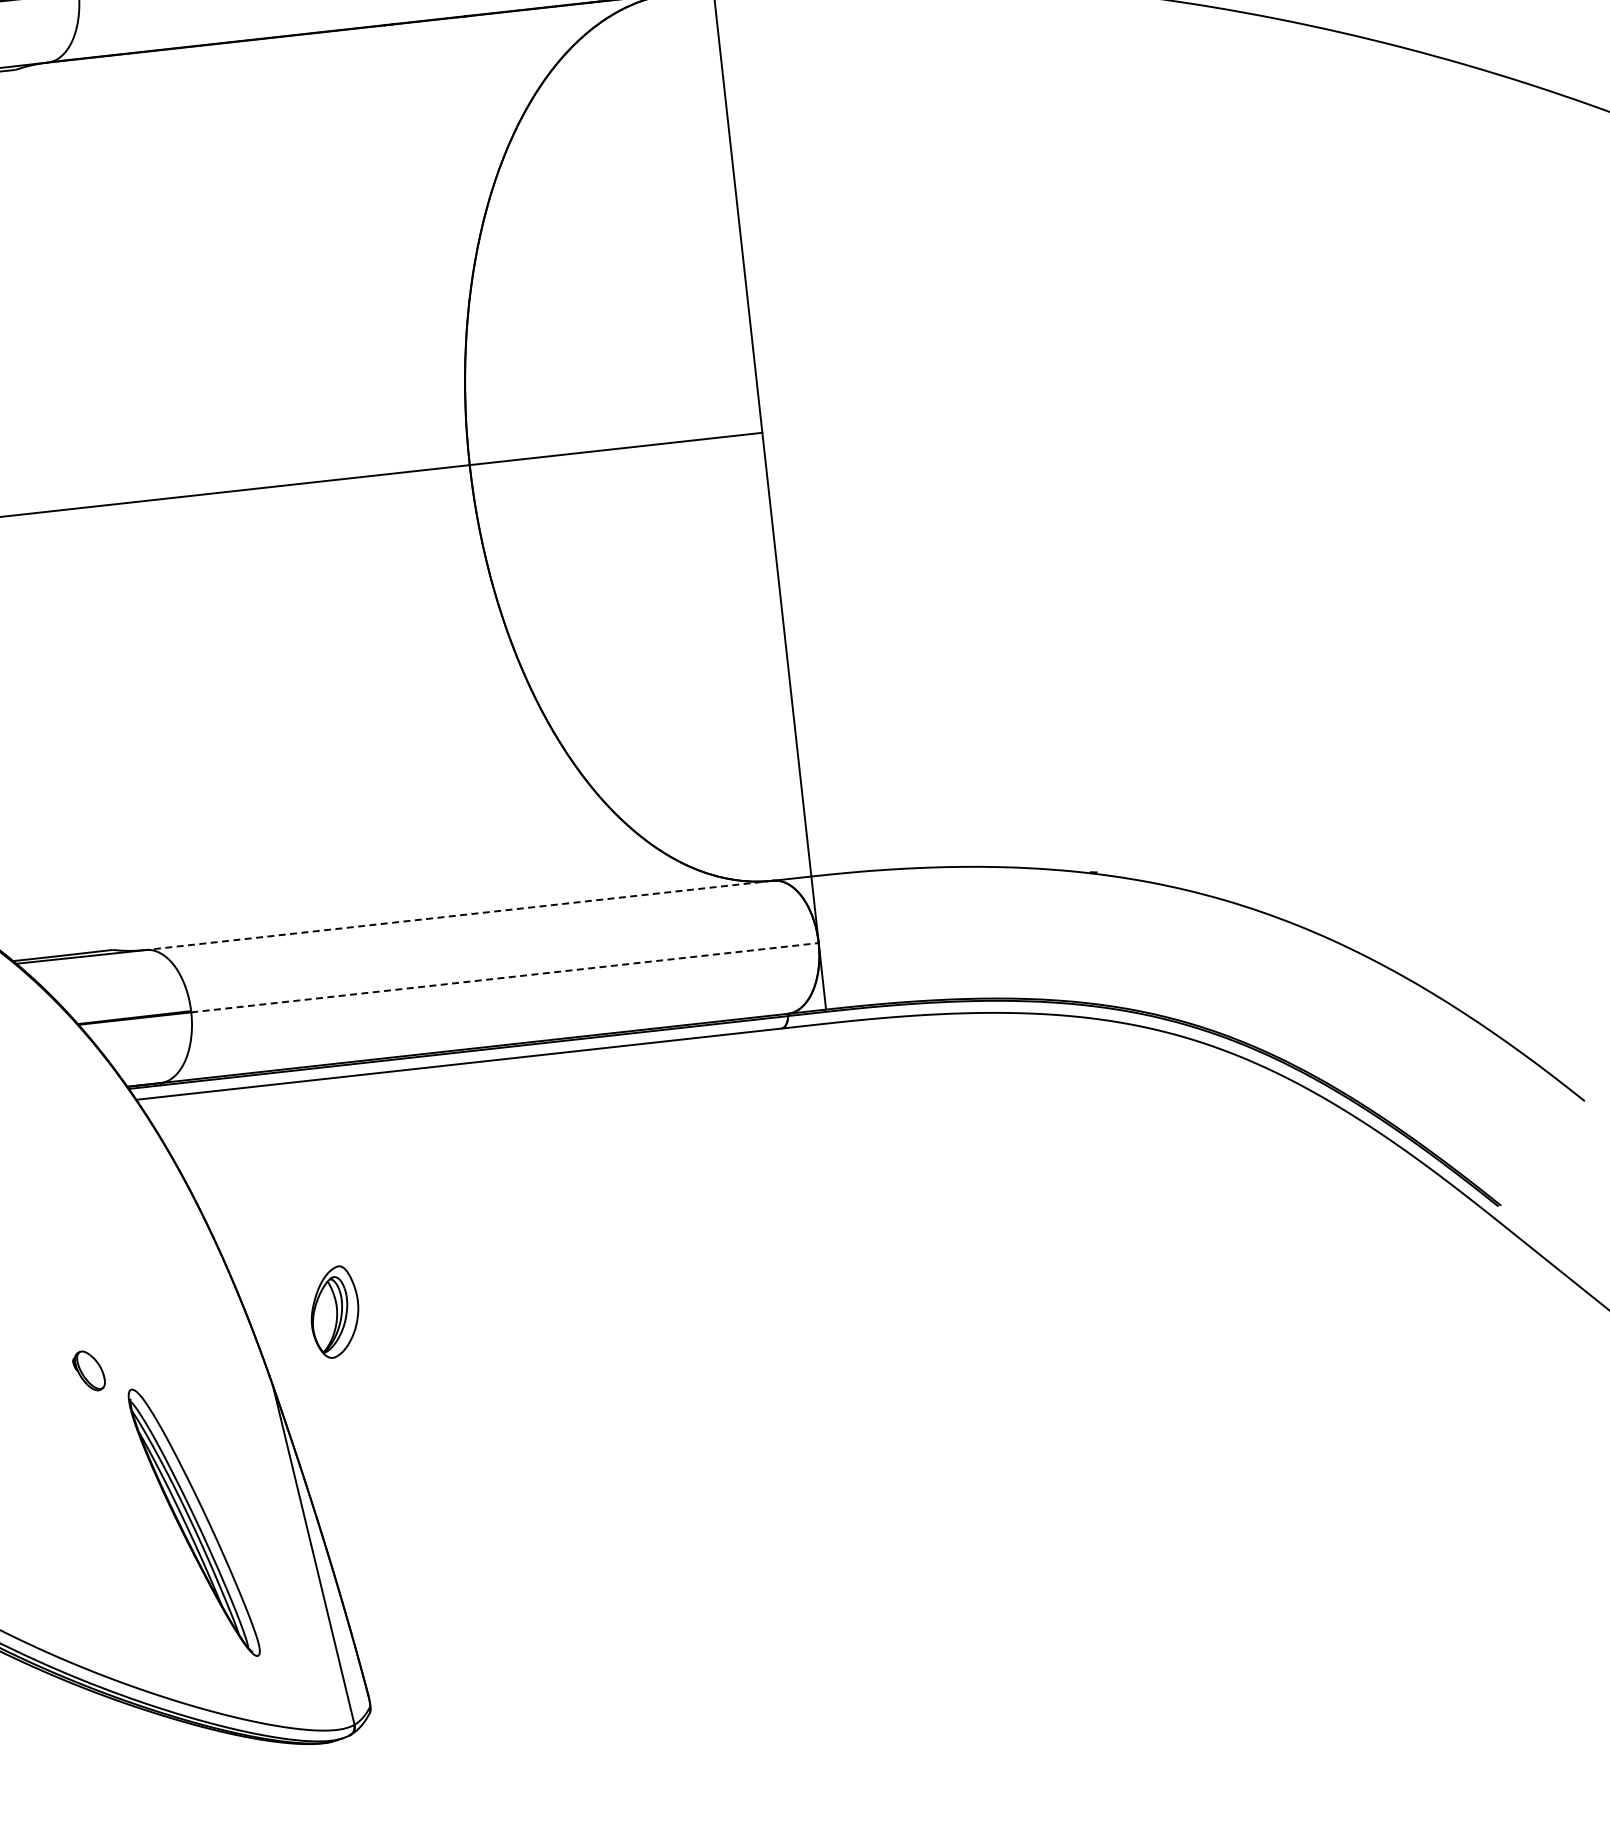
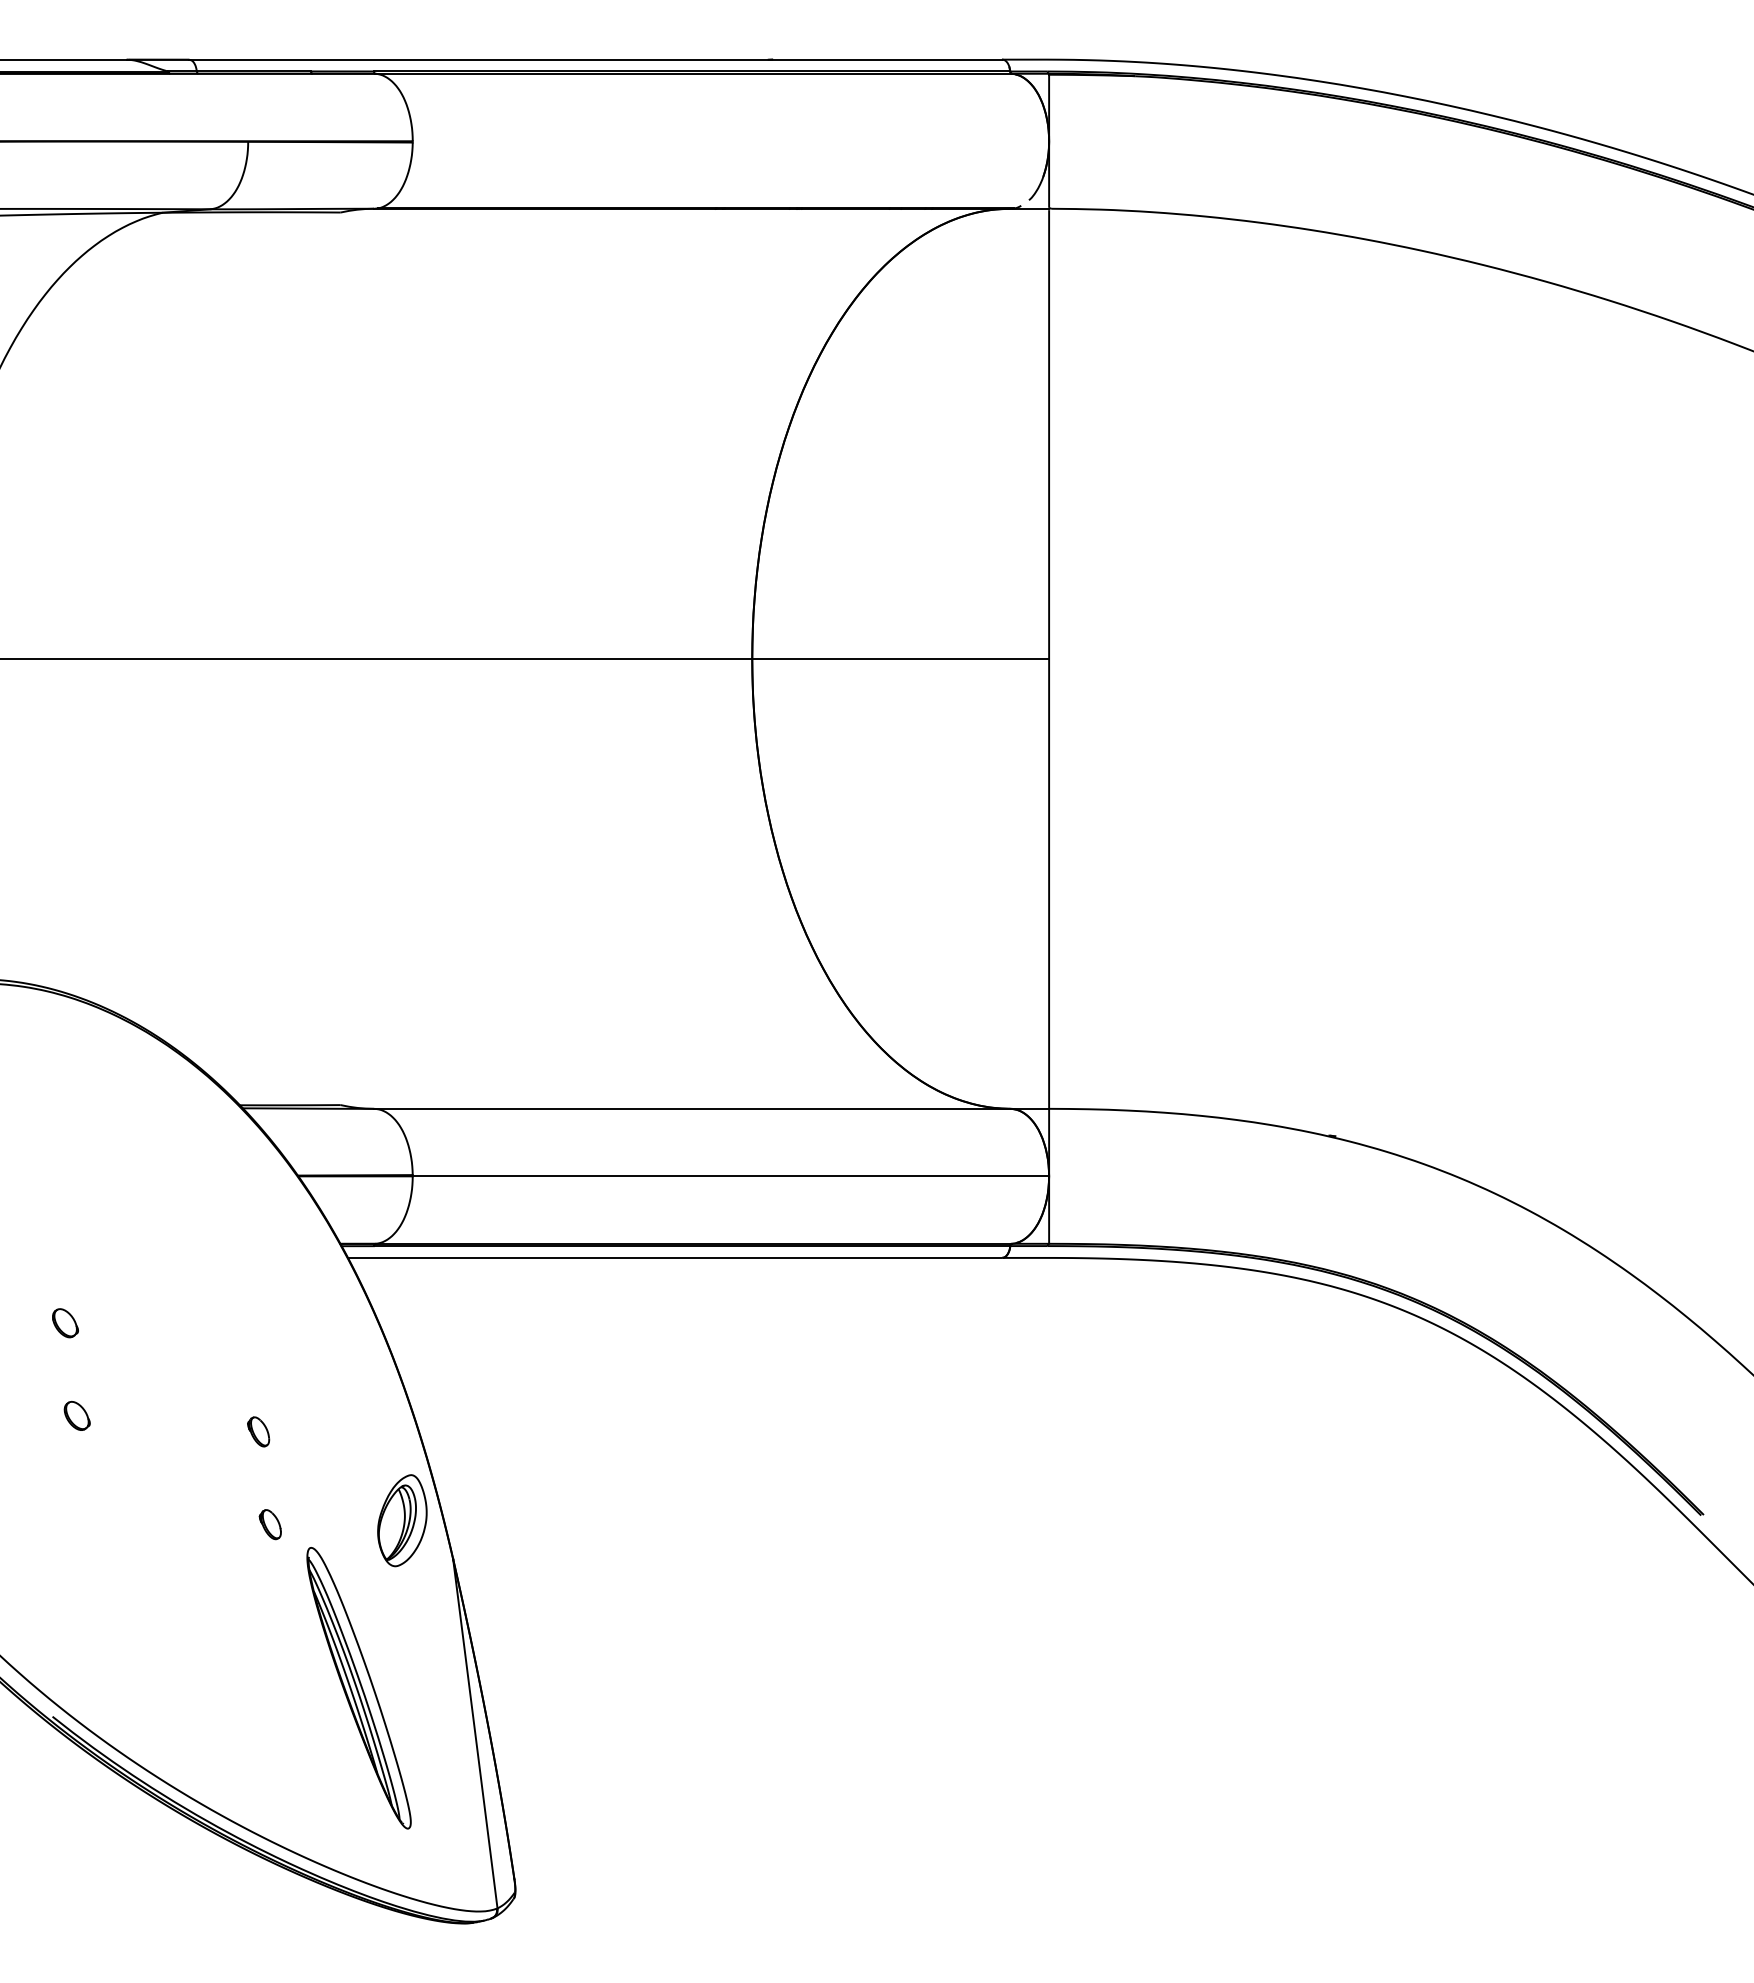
line: (458, 915) -> (691, 1108), dashed -> solid
line: (505, 977) -> (731, 1176), dashed -> solid
part: (67, 1280) -> (258, 1431), added
part: (334, 1311) -> (402, 1520), moved
part: (87, 1371) -> (269, 1524), size x0.71

